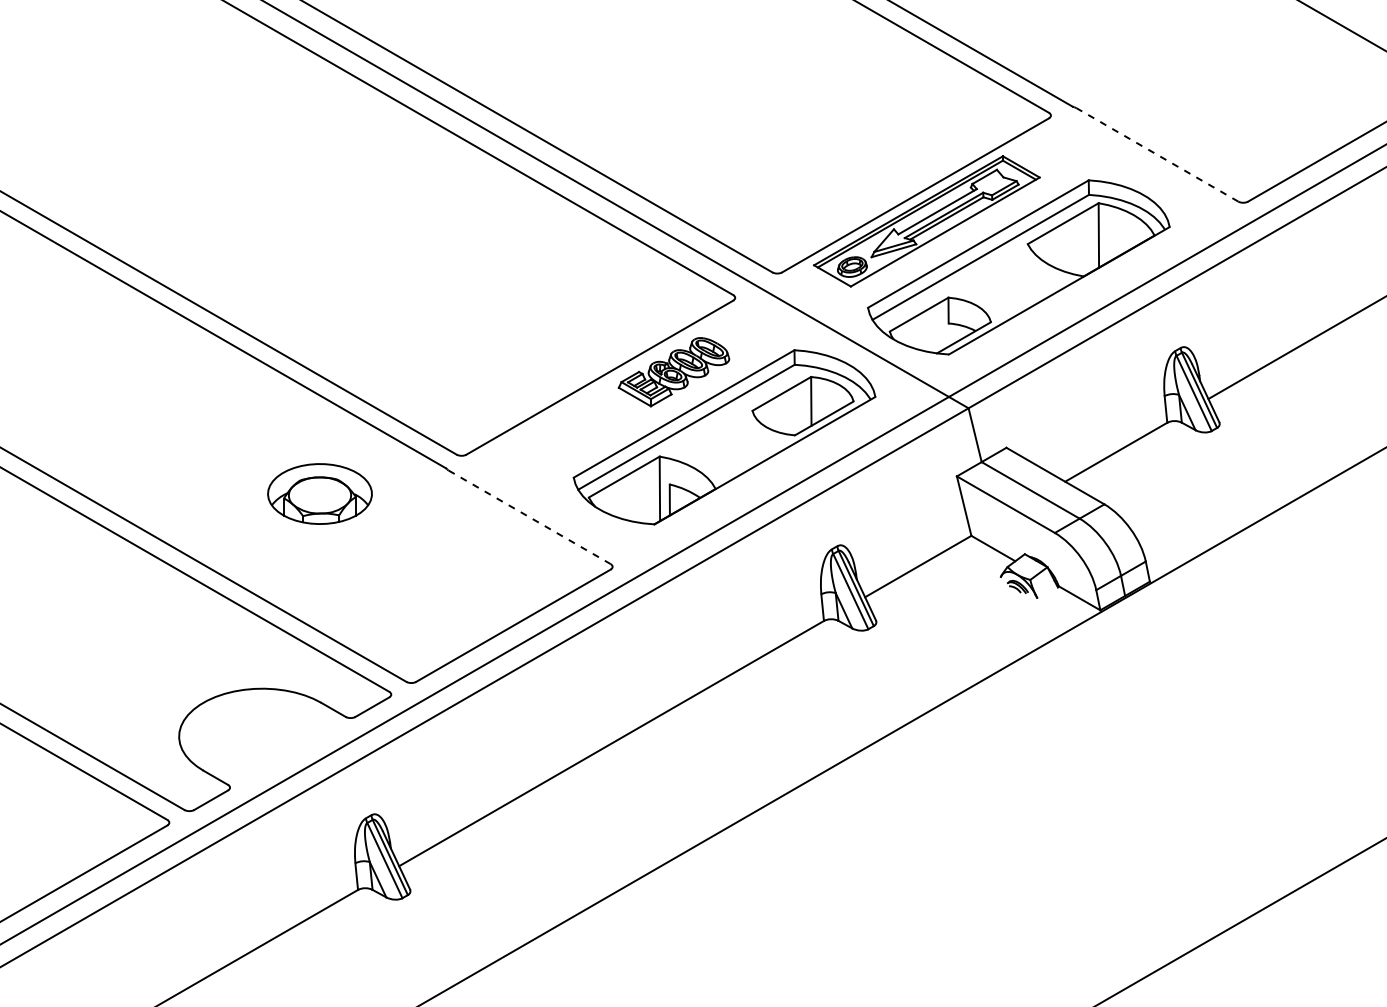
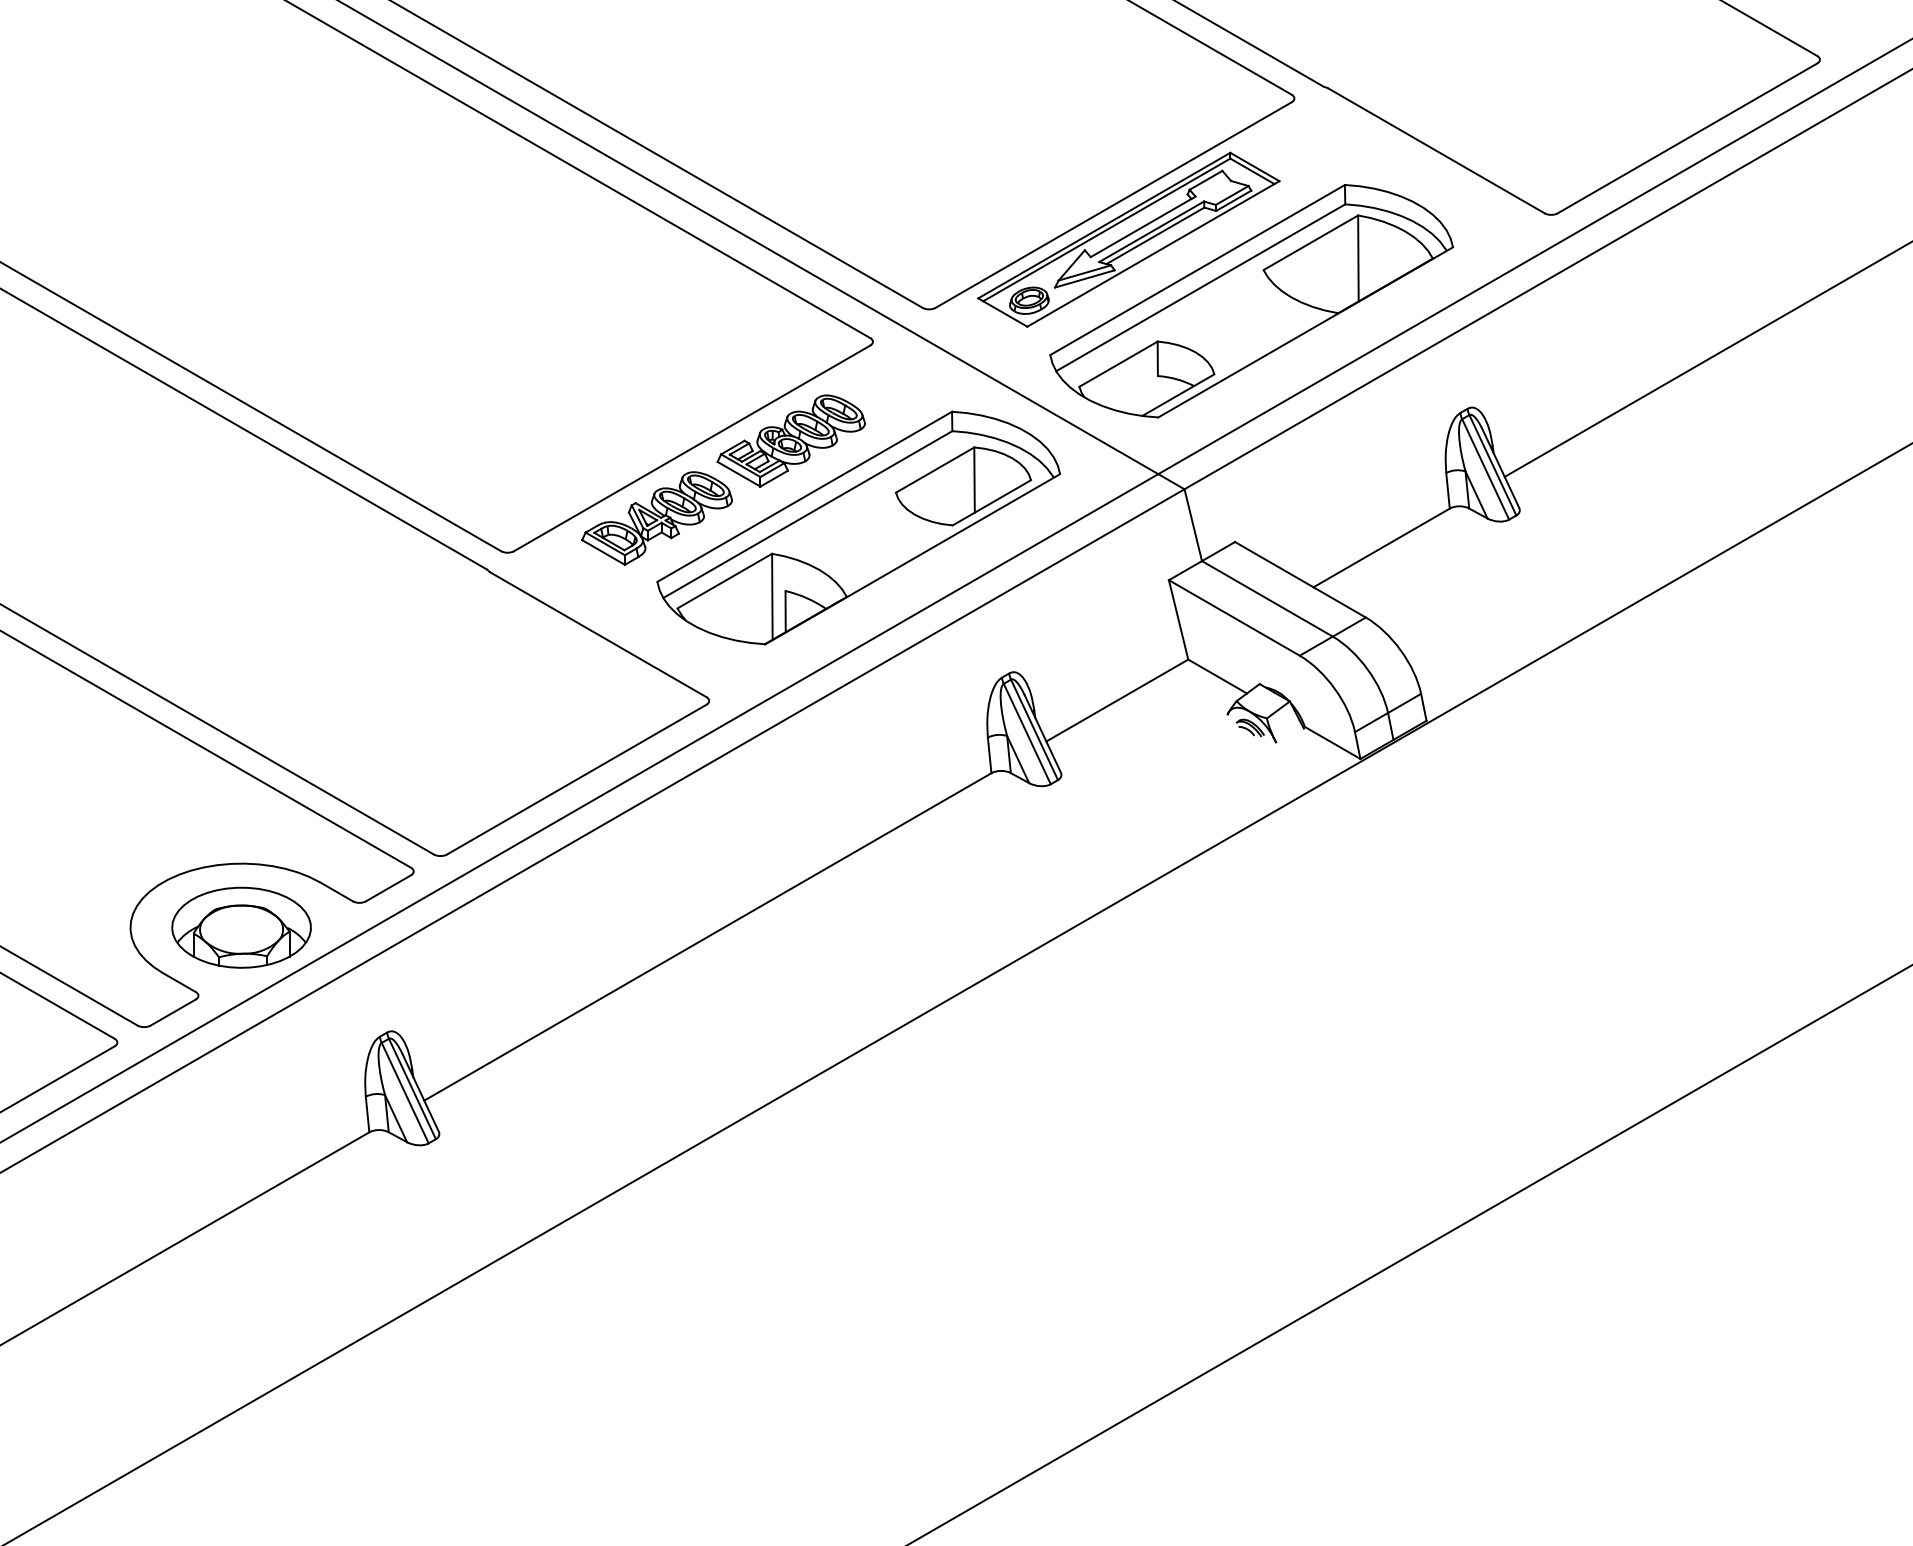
line: (1157, 154) -> (1436, 150), dashed -> solid
part: (573, 430) -> (656, 518), added
part: (319, 493) -> (241, 927), moved
line: (529, 517) -> (598, 634), dashed -> solid

